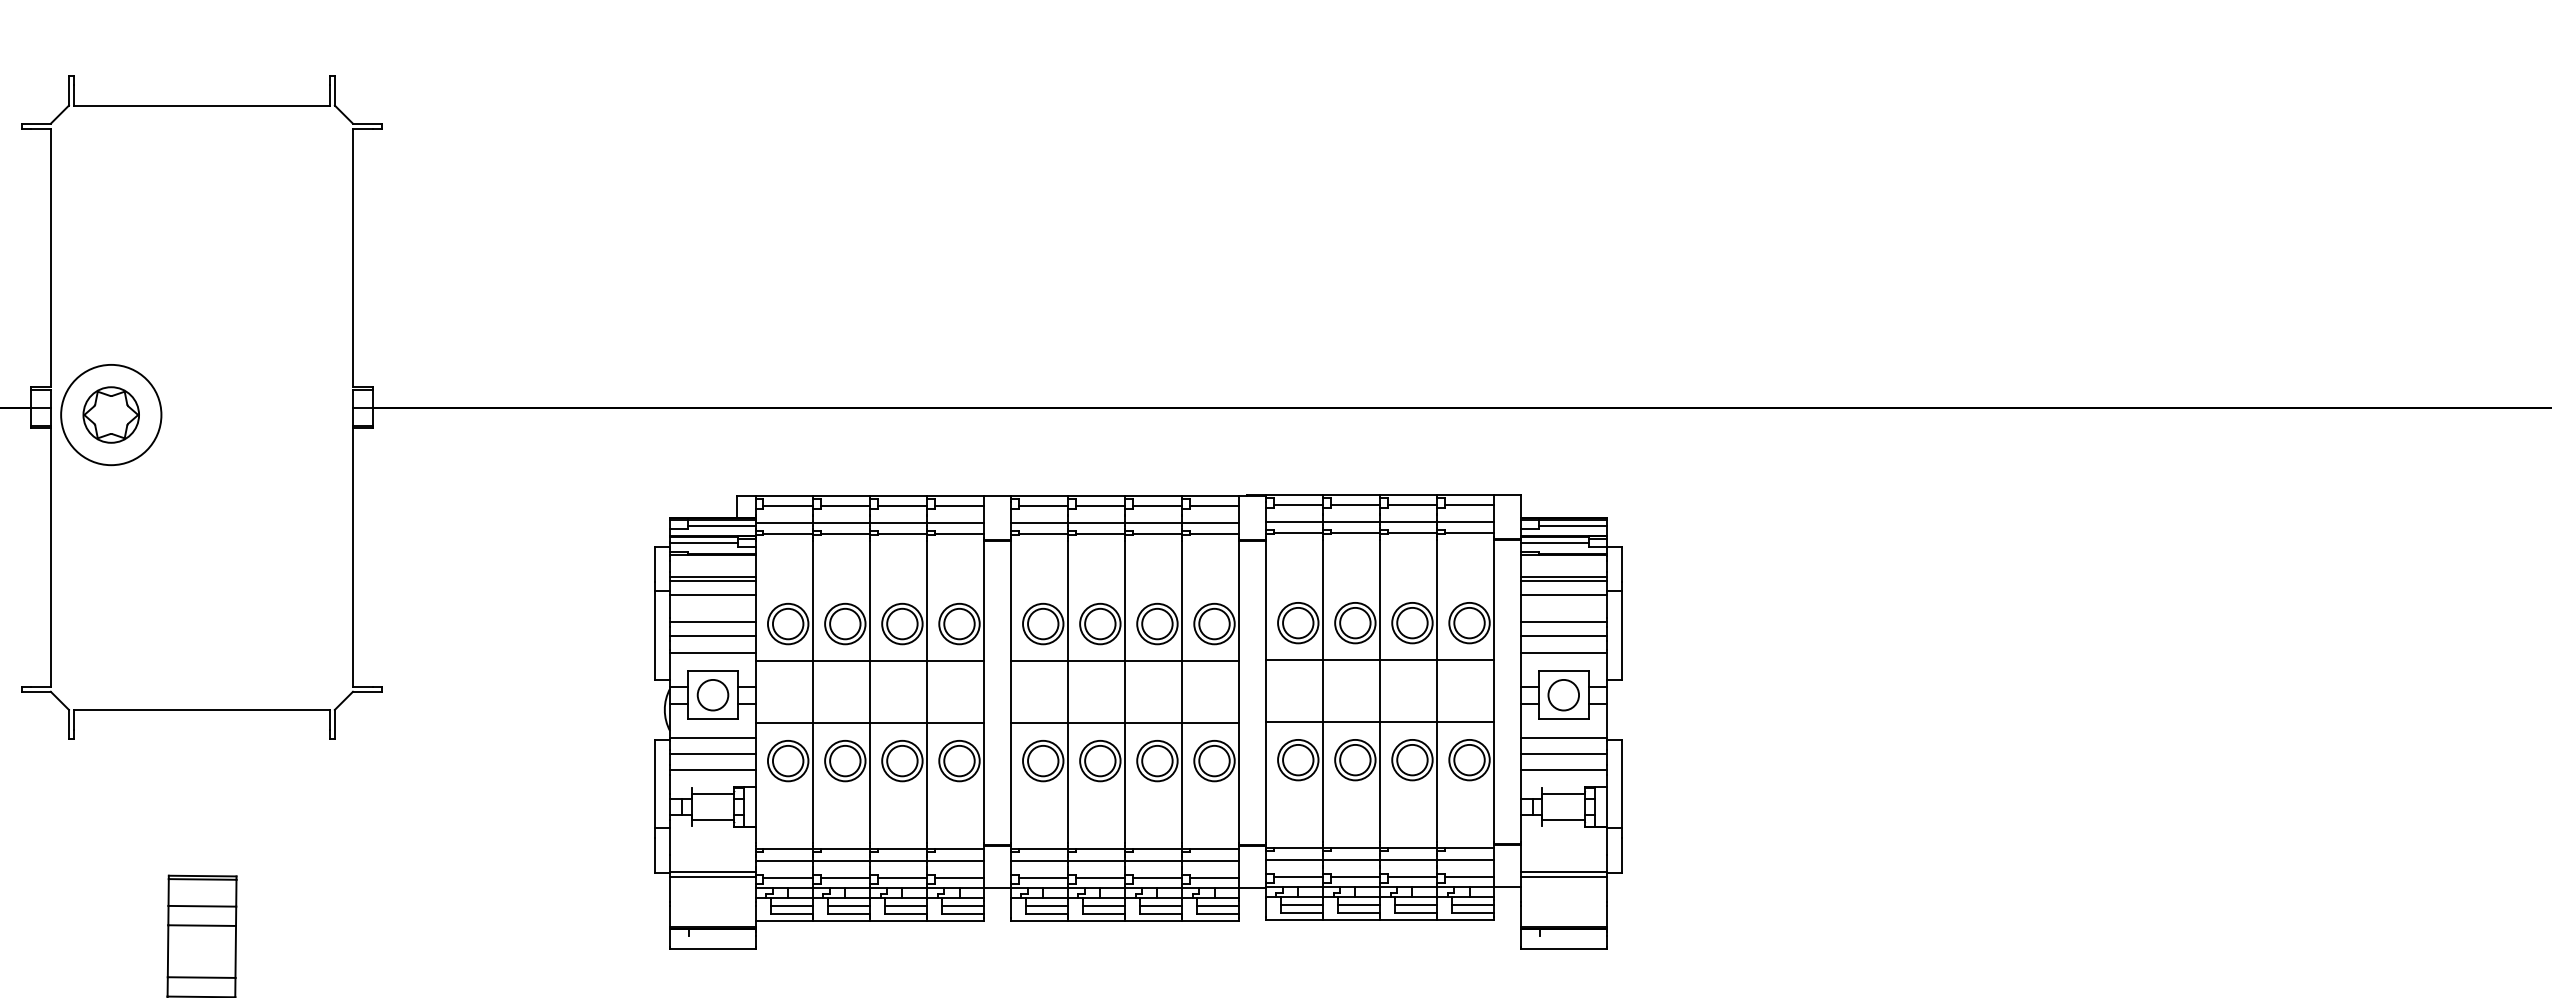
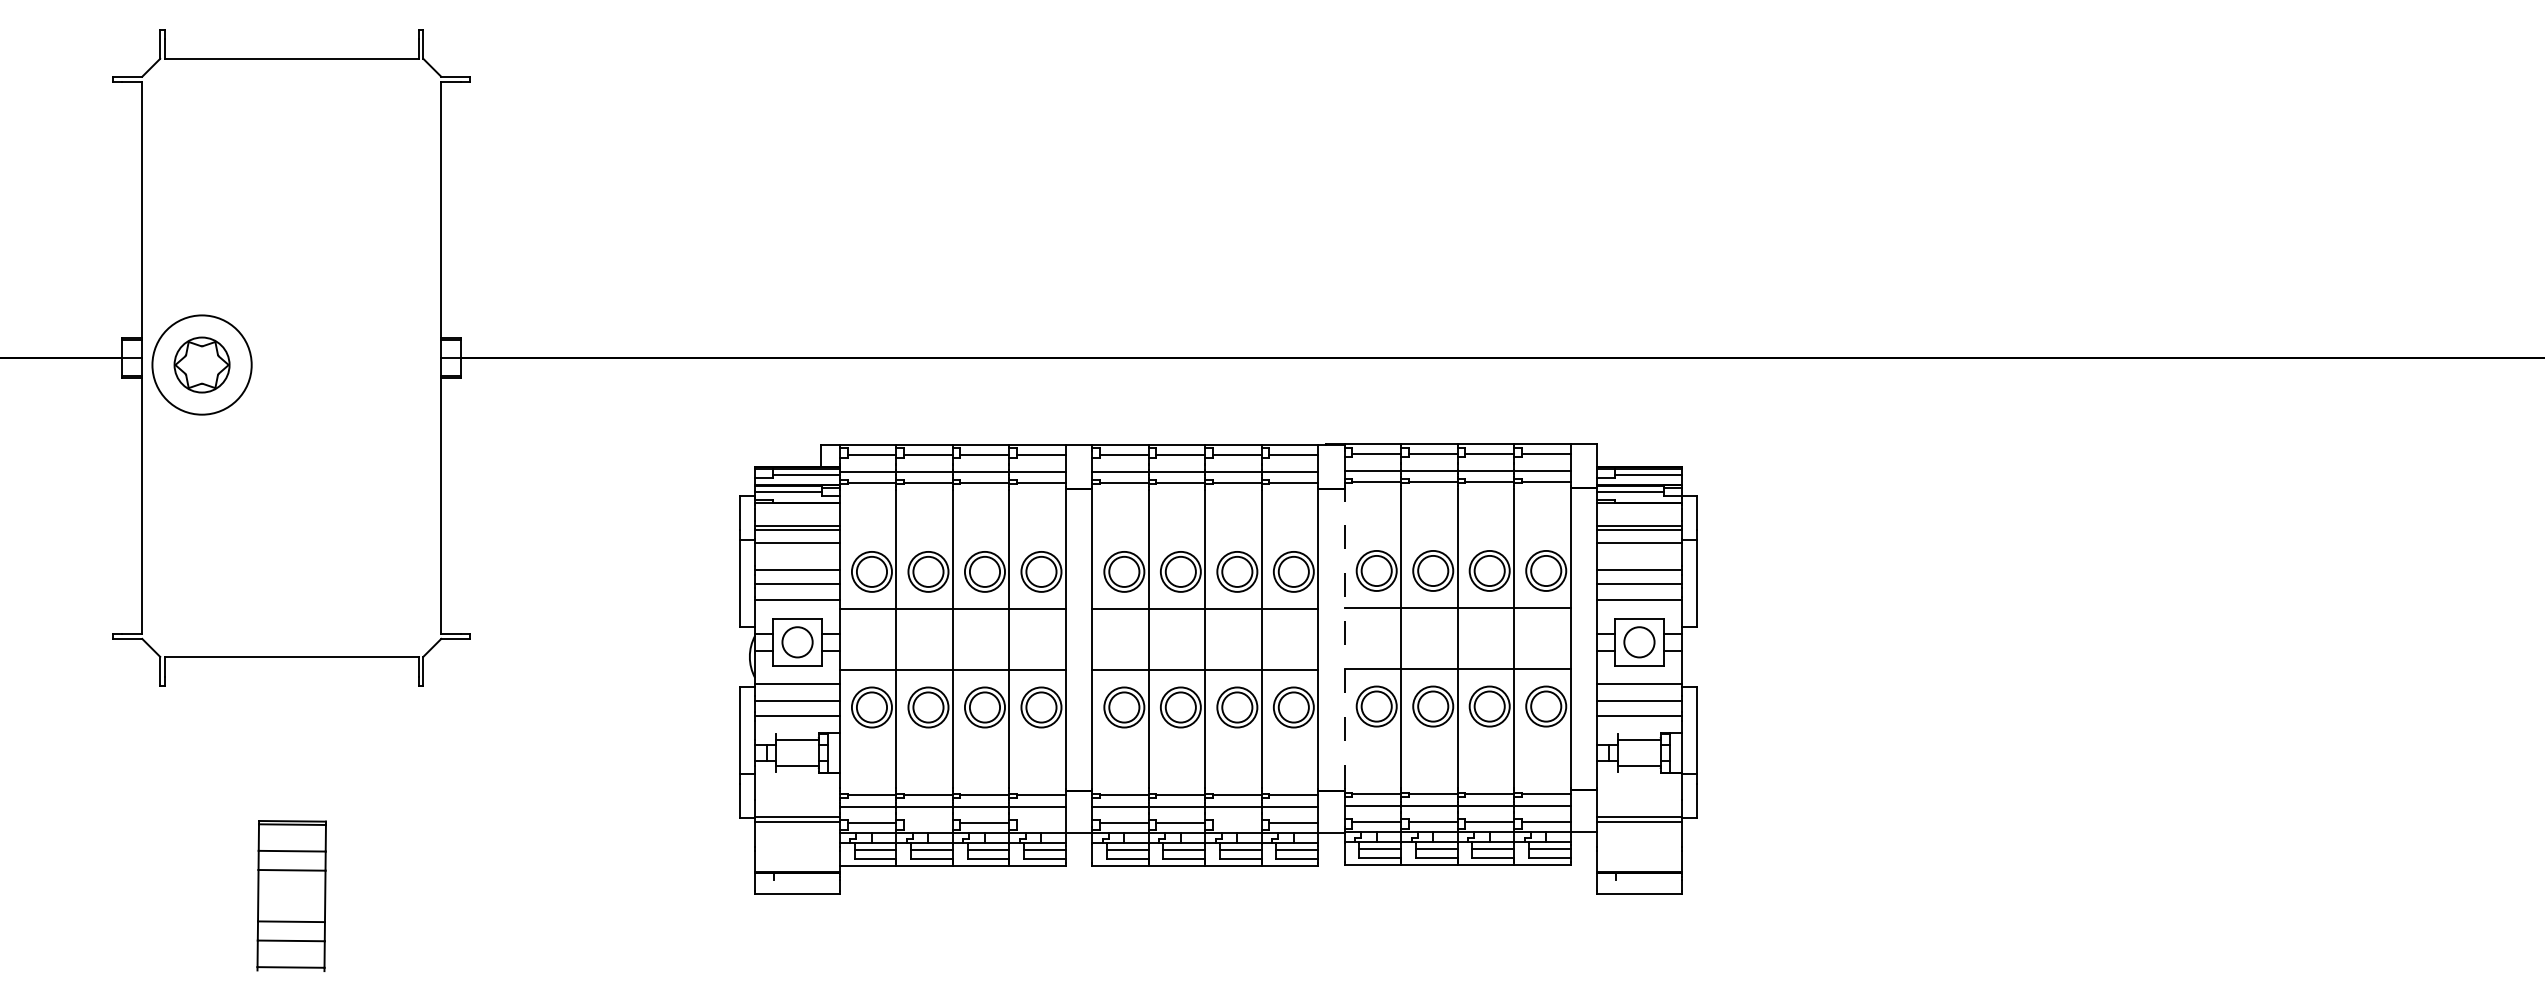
line: (1265, 692) -> (1344, 639), solid -> dashed
line: (844, 878) -> (927, 823), removed
line: (958, 878) -> (1040, 823), removed
line: (1156, 878) -> (1236, 823), removed

